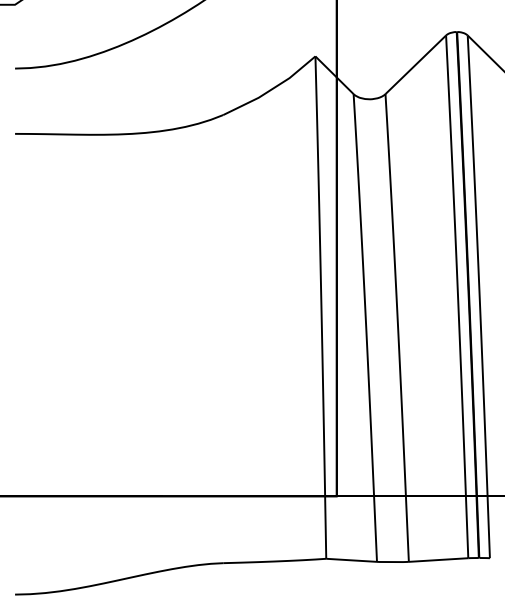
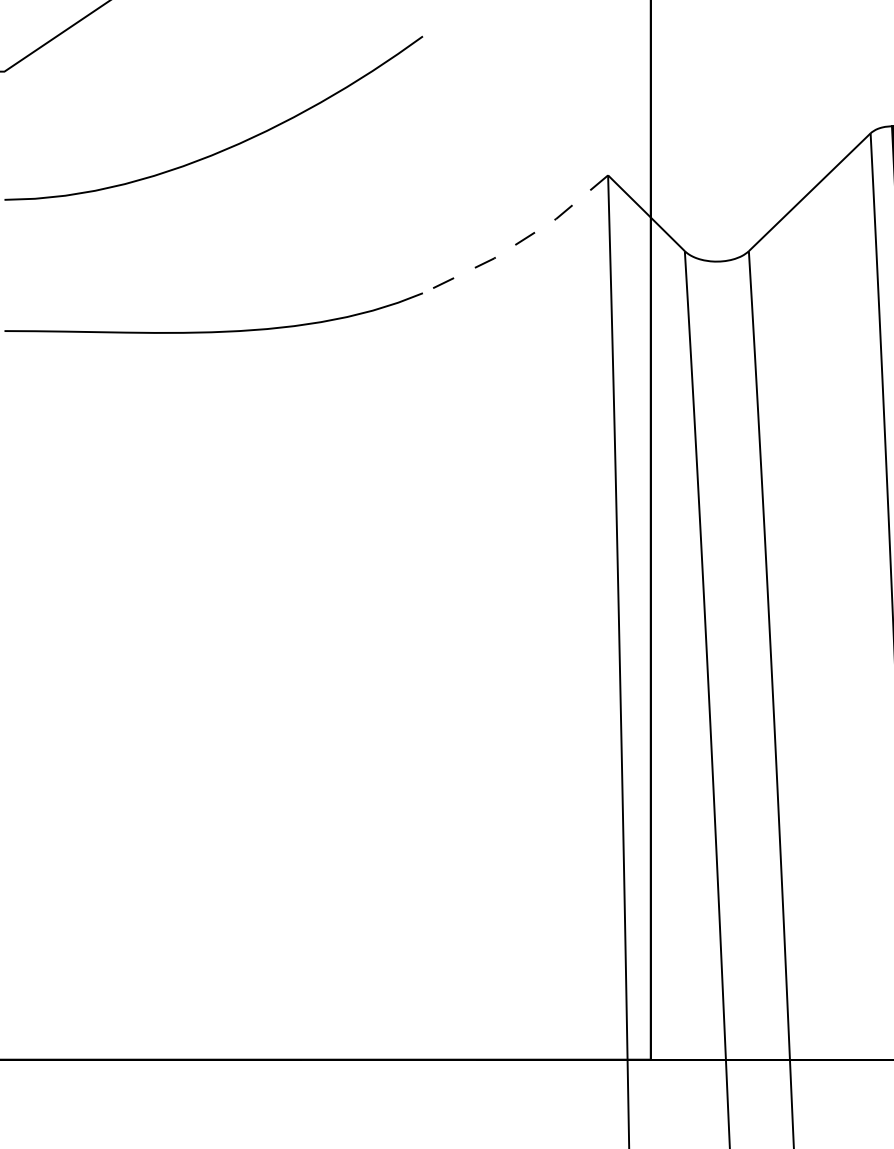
line: (271, 89) -> (519, 241), solid -> dashed

